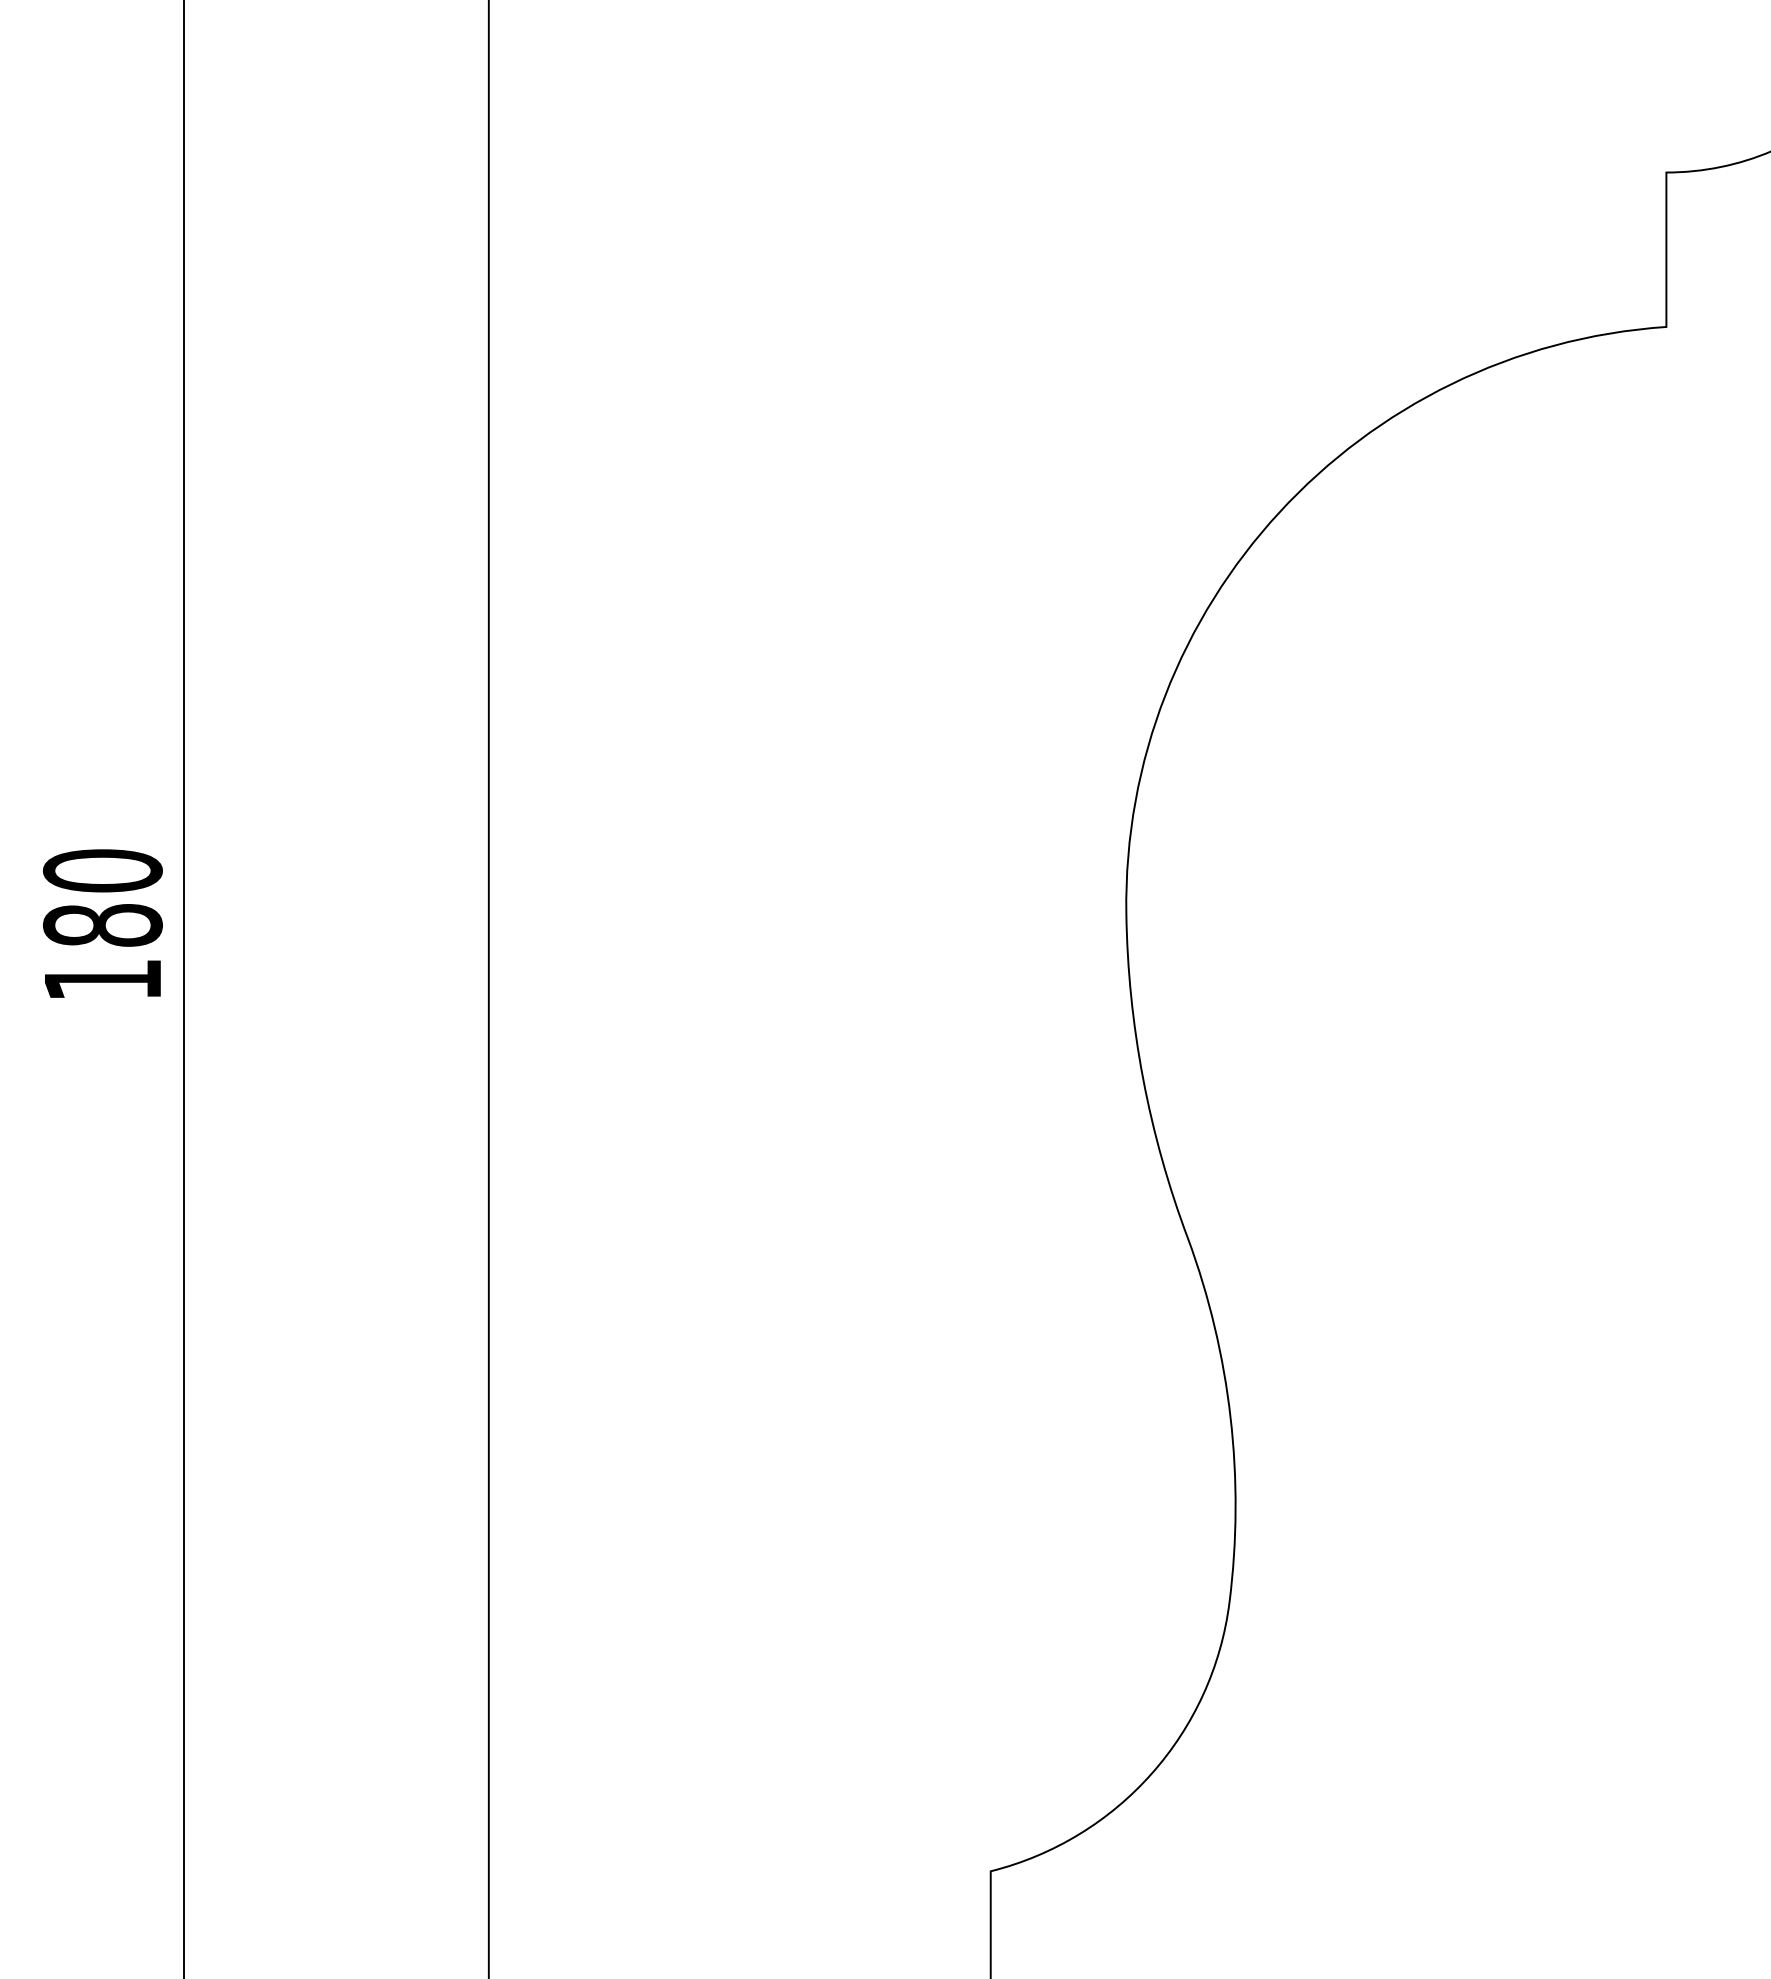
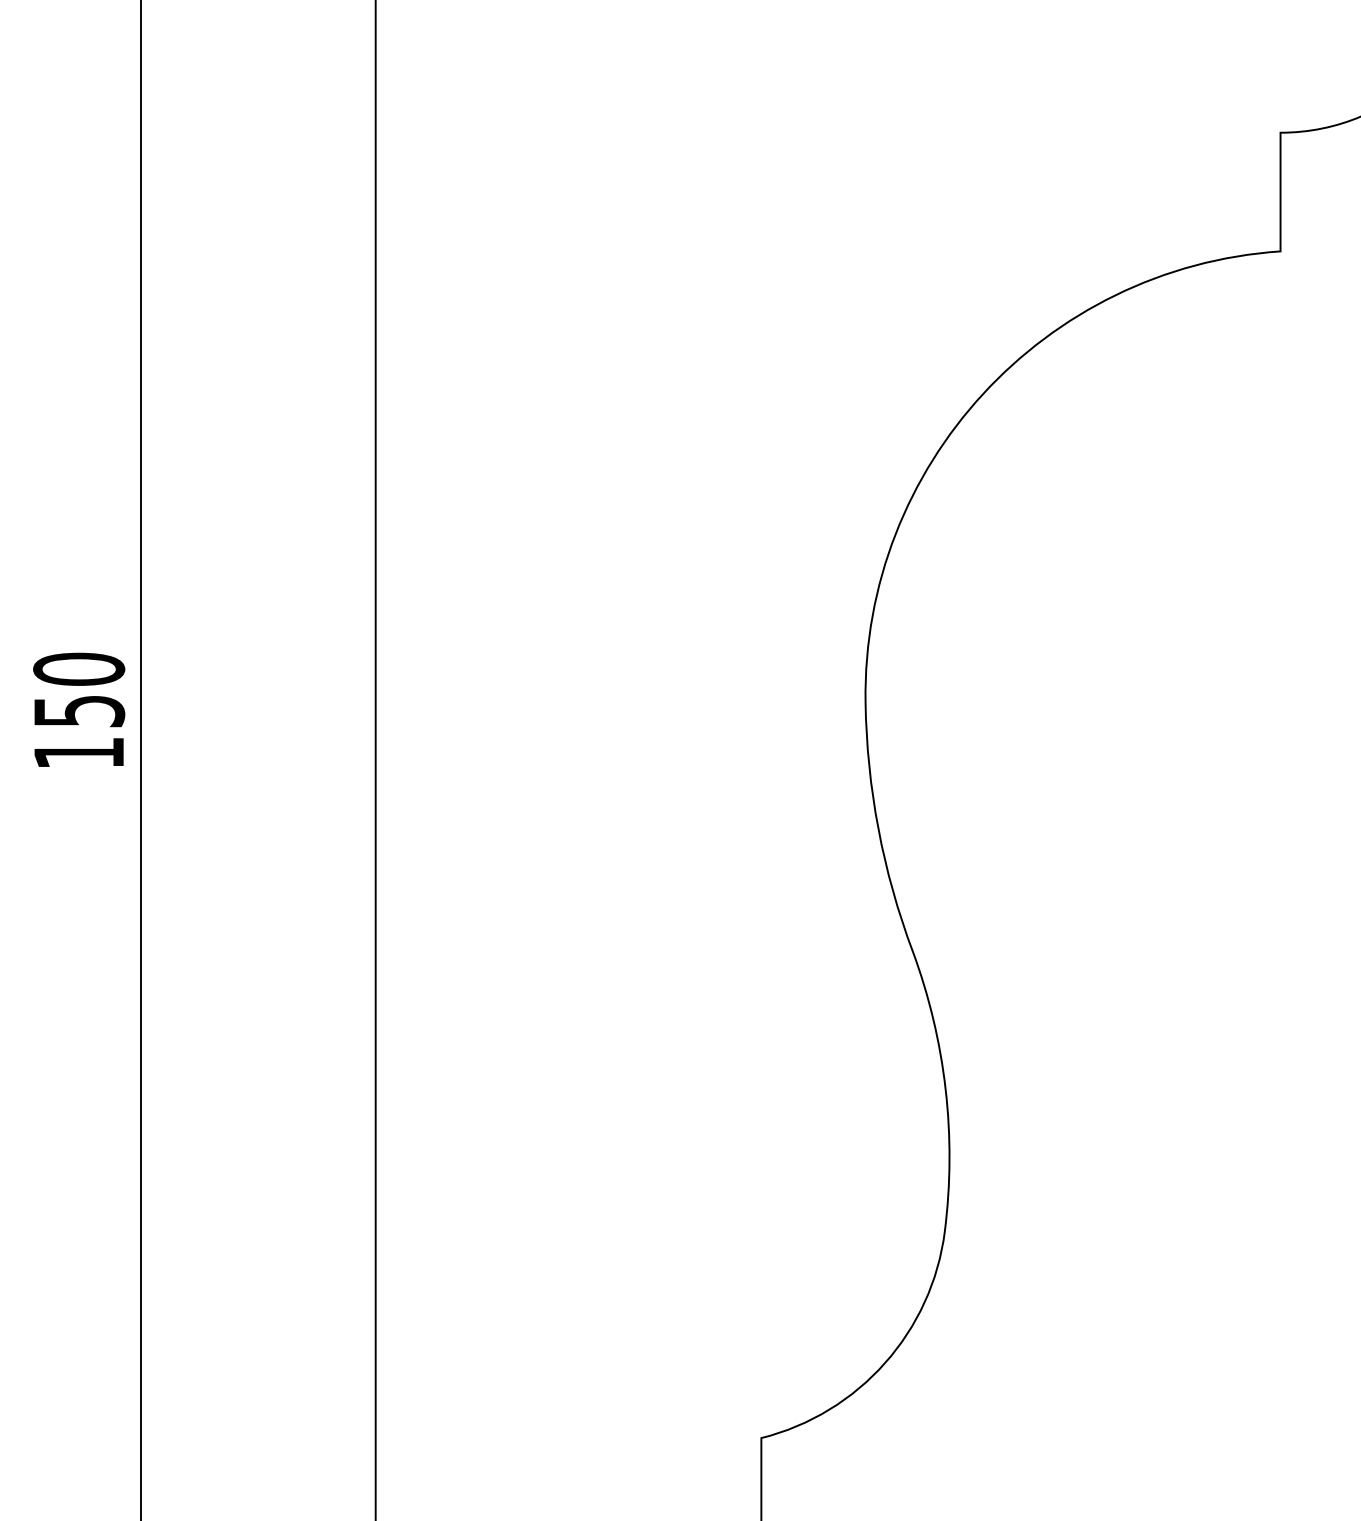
text: (102, 925) -> (78, 711), 180 -> 150

